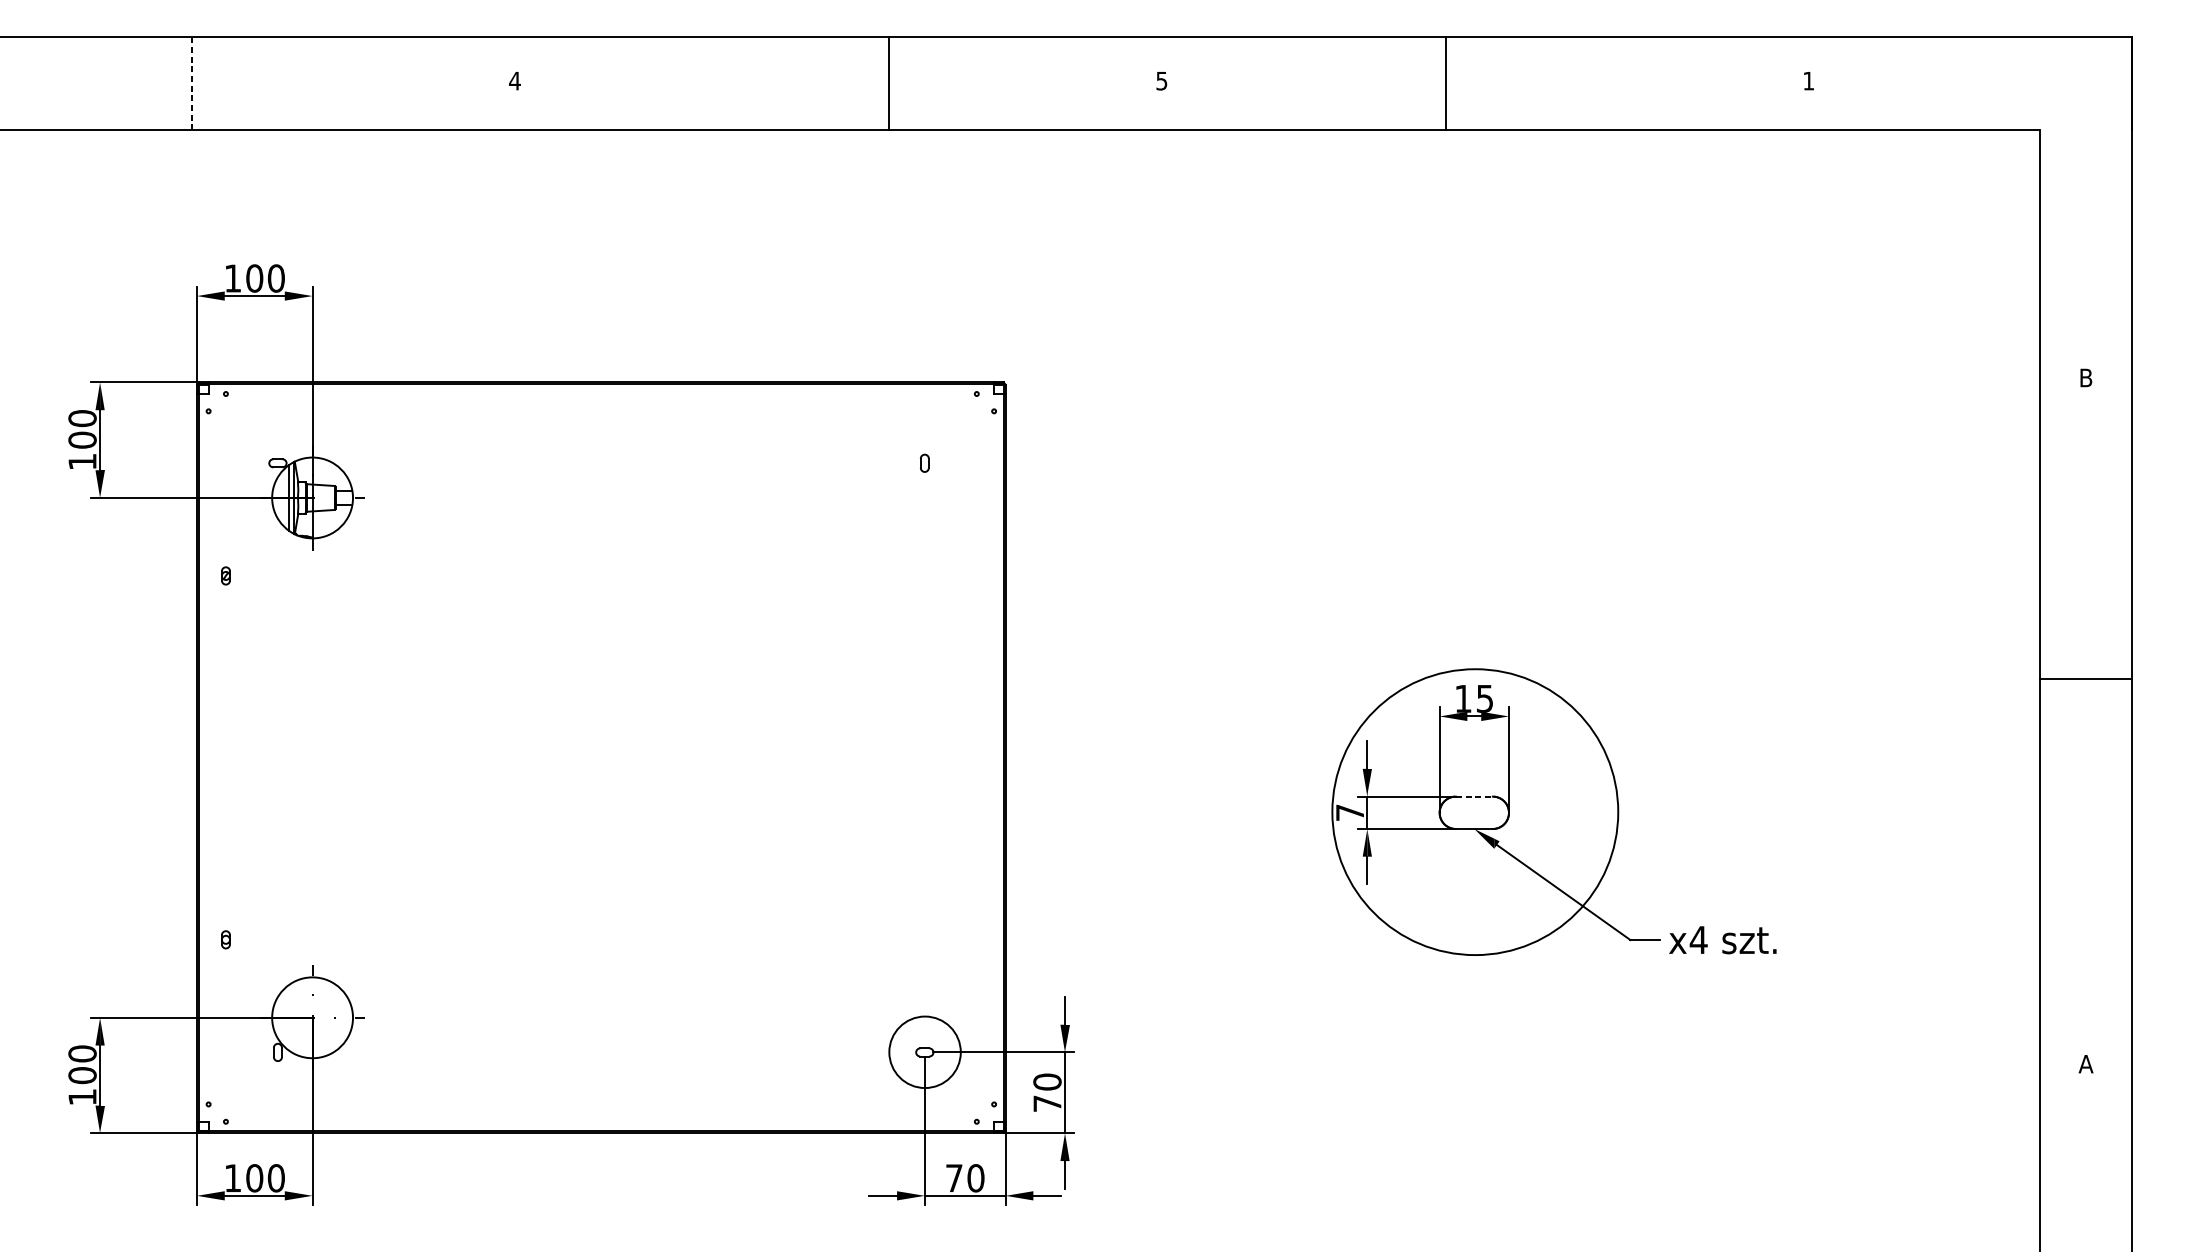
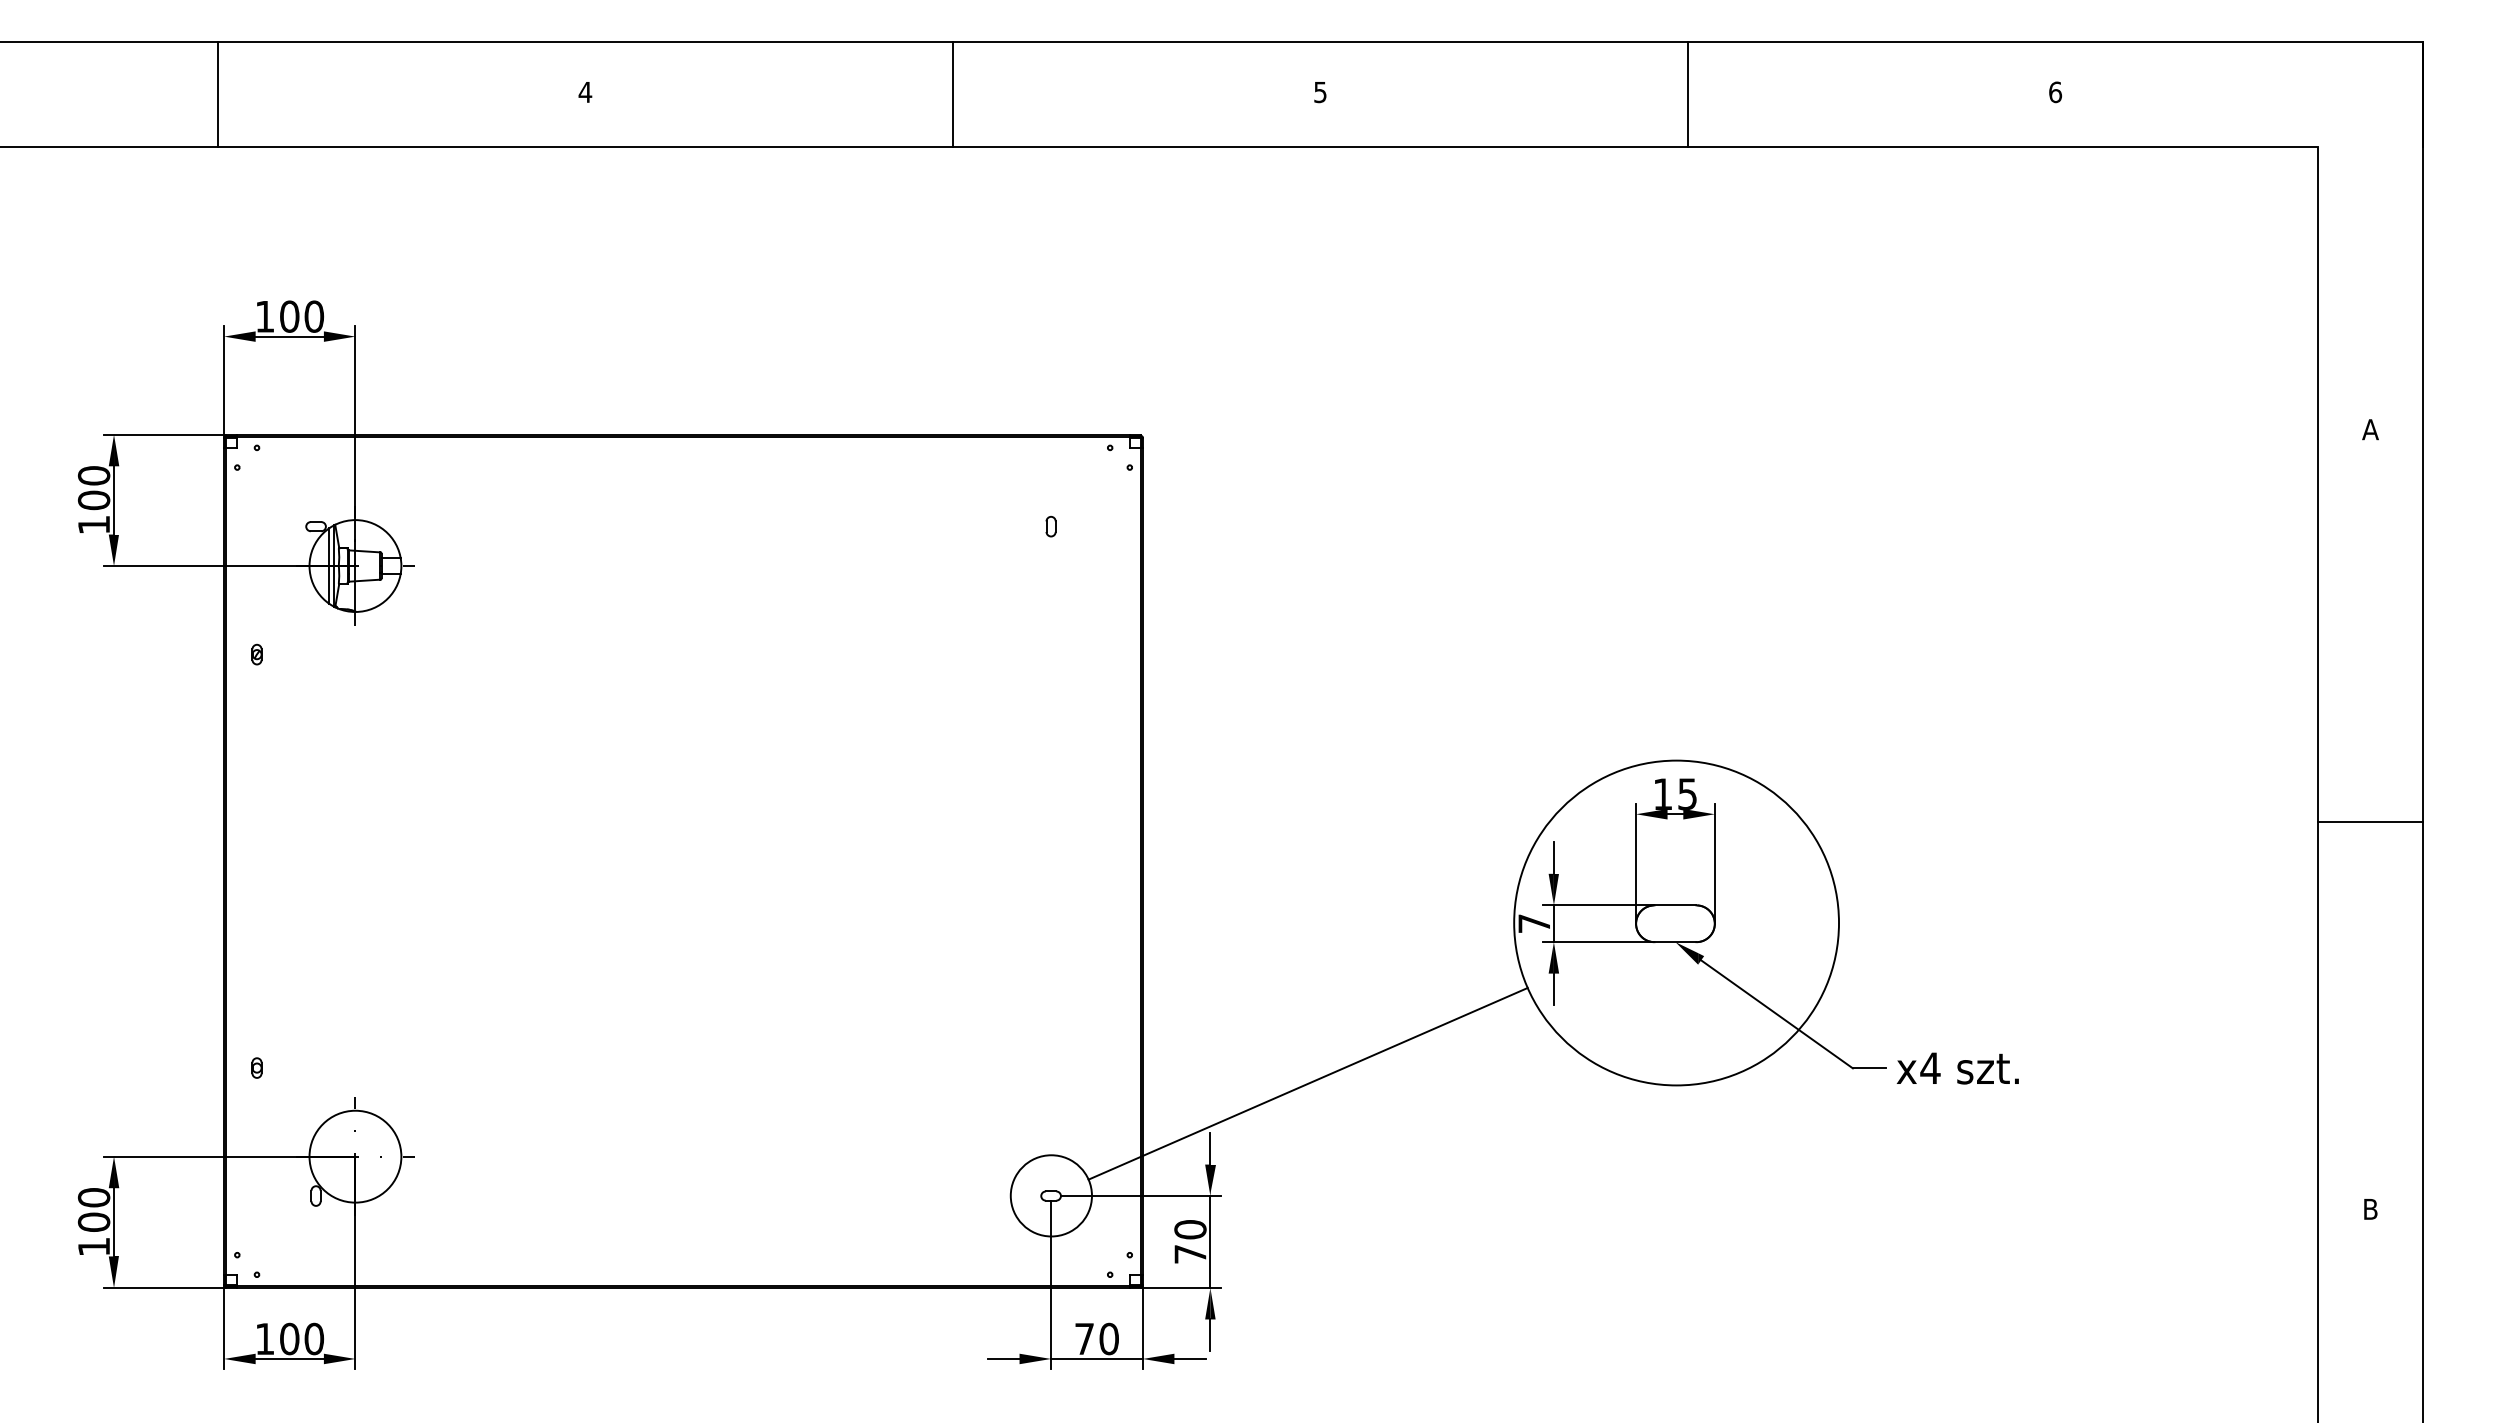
text: (1808, 81) -> (2055, 92), 1 -> 6
line: (191, 82) -> (217, 94), dashed -> solid
line: (889, 82) -> (953, 94), moved
line: (1446, 82) -> (1688, 94), moved
text: (2086, 377) -> (2370, 429), B -> A
line: (2086, 679) -> (2370, 822), moved
line: (1474, 796) -> (1675, 905), dashed -> solid
line: (1150, 953) -> (1307, 1083), added
text: (2086, 1064) -> (2370, 1209), A -> B

